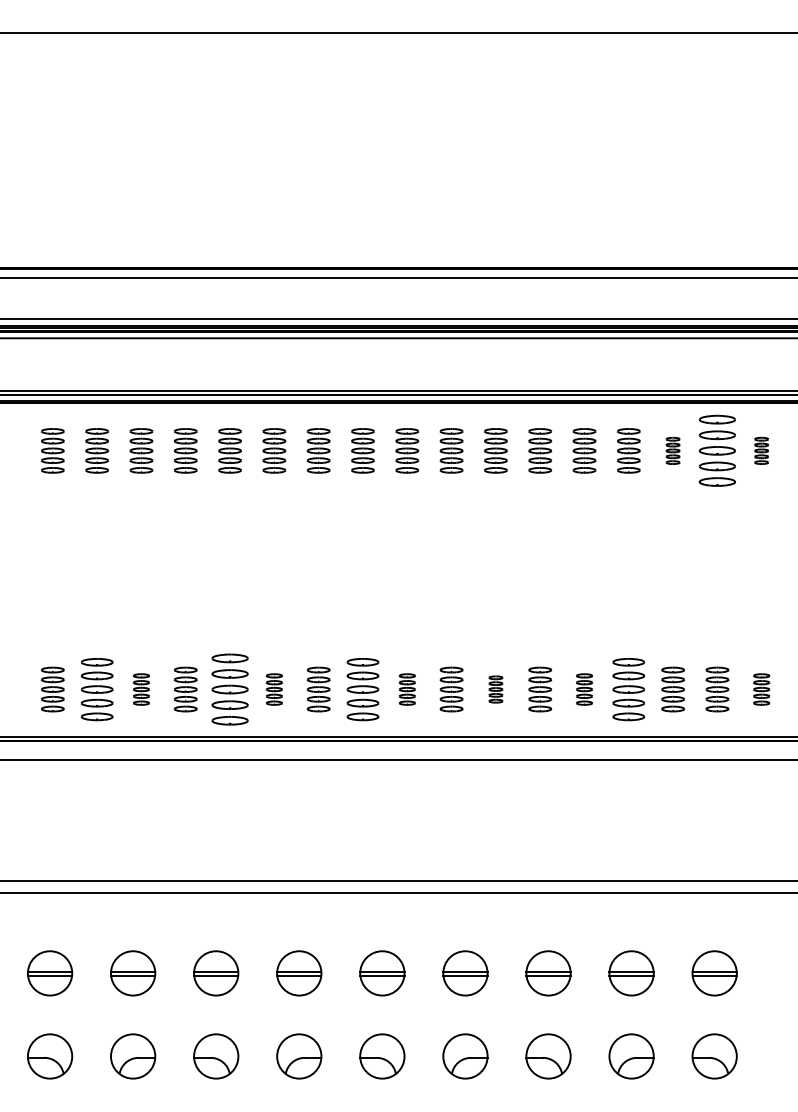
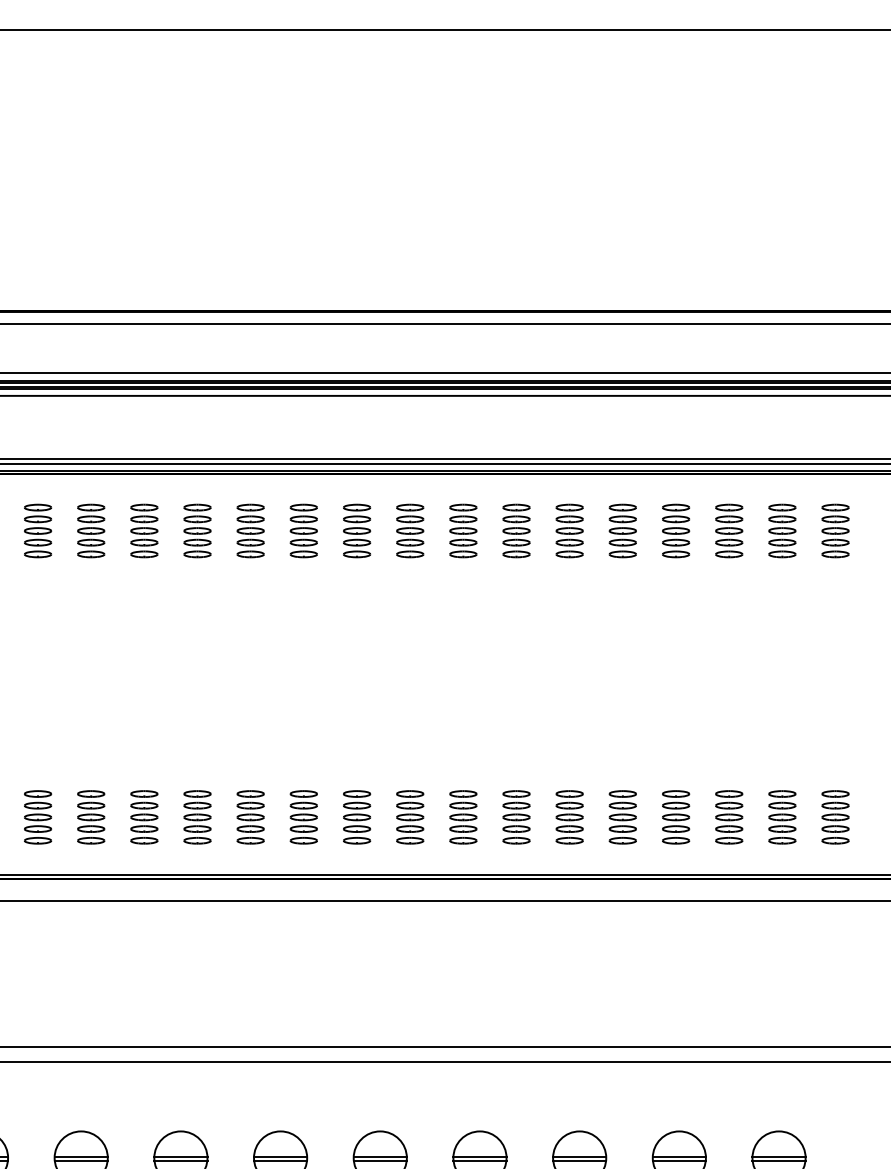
part: (672, 450) -> (728, 530), size x1.67
part: (717, 450) -> (782, 530), size x0.62
part: (761, 450) -> (835, 530), size x1.67
part: (96, 689) -> (37, 817), size x0.71
part: (141, 689) -> (91, 817), size x1.43
part: (229, 689) -> (196, 817), size x0.62
part: (274, 689) -> (250, 817), size x1.43
part: (362, 689) -> (356, 817), size x0.71
part: (407, 689) -> (410, 817), size x1.43
part: (495, 689) -> (516, 817), size x1.67
part: (584, 689) -> (622, 817), size x1.43
part: (628, 689) -> (675, 817), size x0.71
part: (761, 689) -> (835, 817), size x1.43

